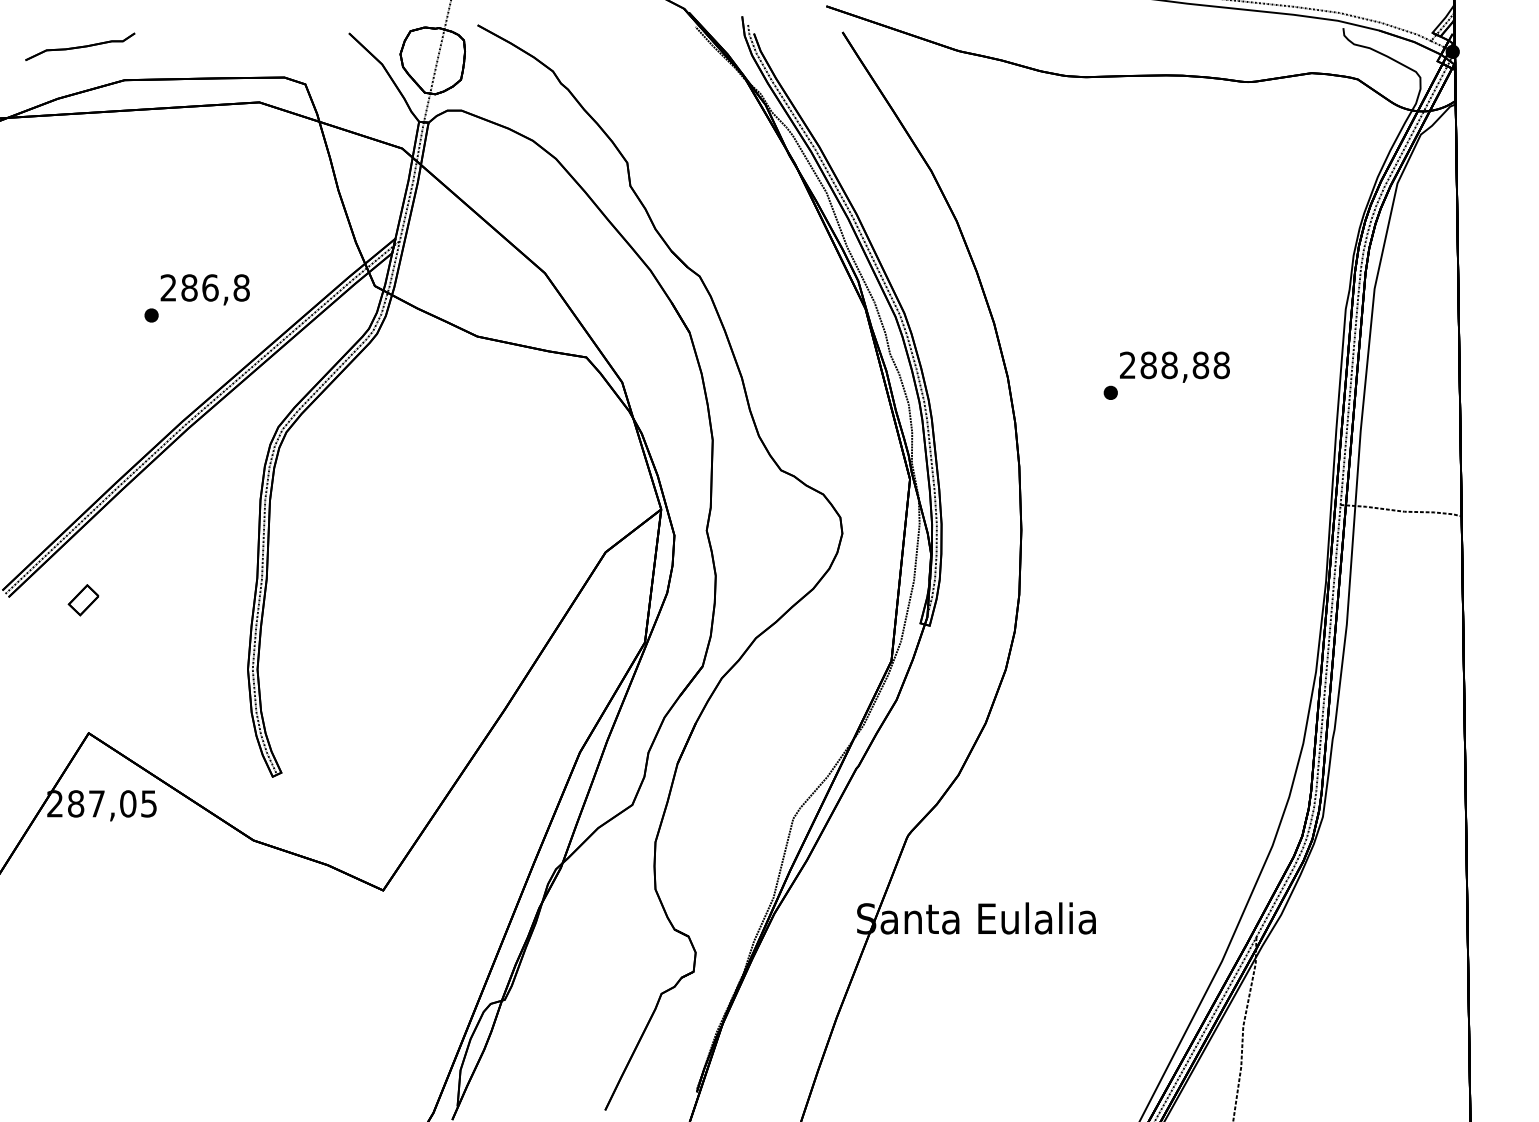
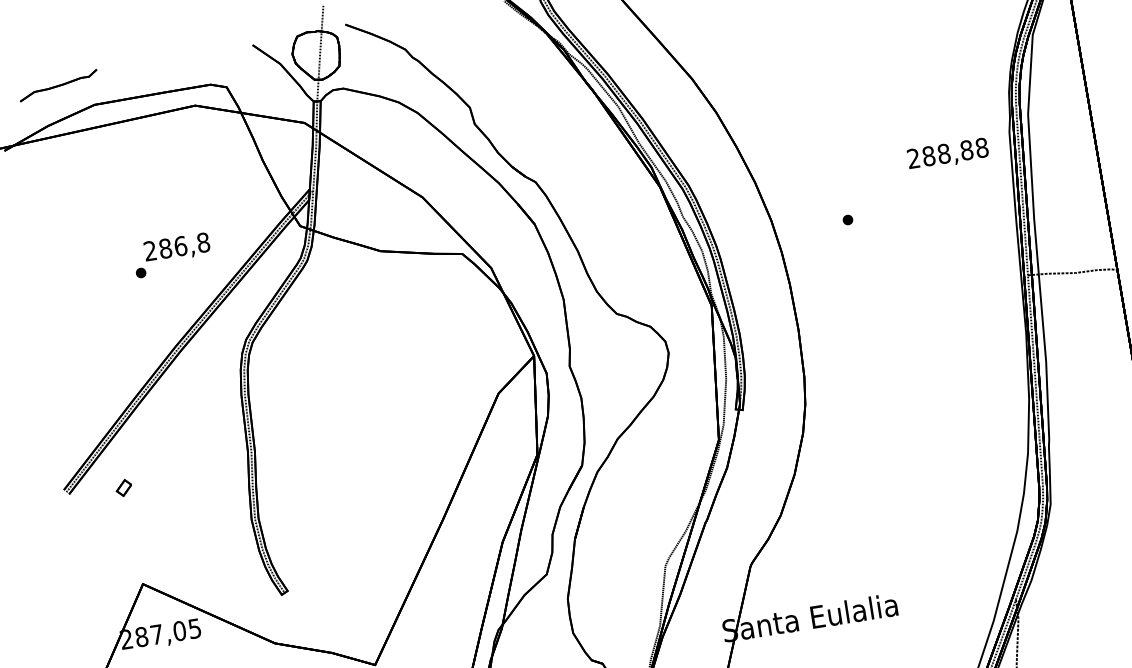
text: (1174, 366) -> (947, 154), moved
part: (83, 600) -> (124, 488), size x0.7

